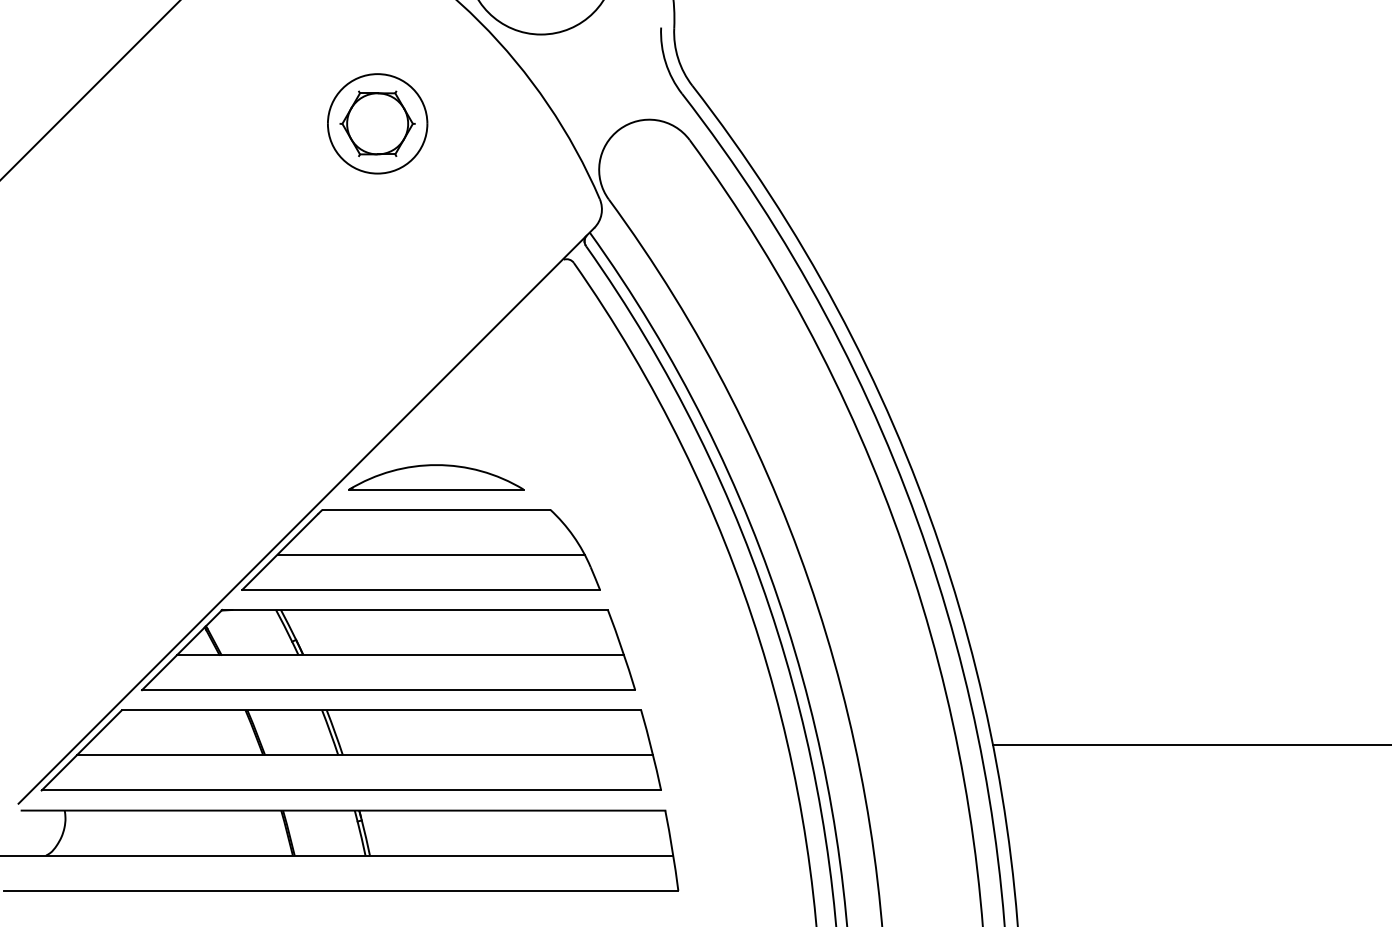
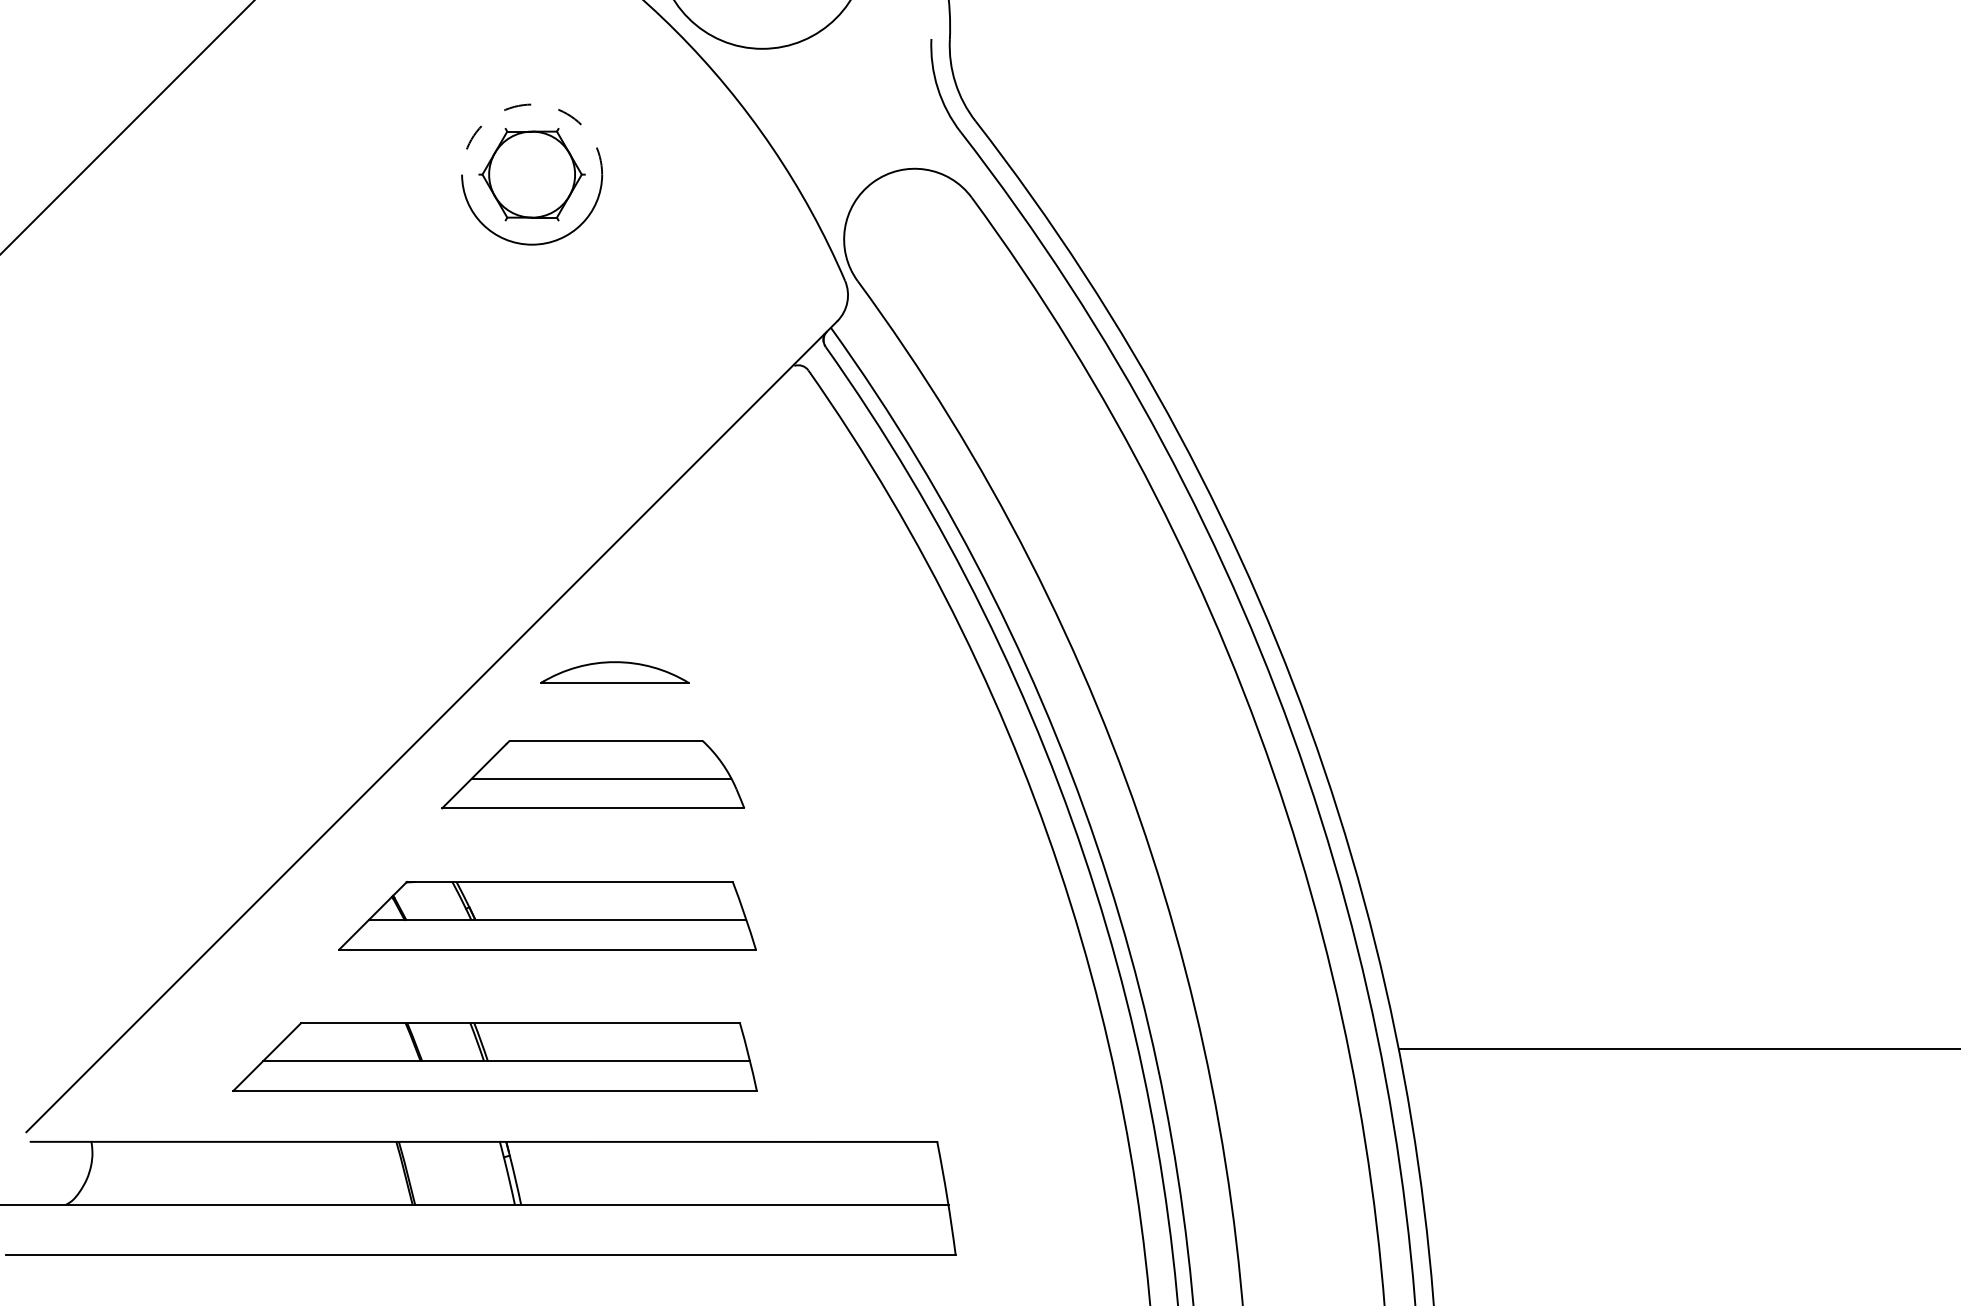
arc: (377, 74) -> (532, 104), solid -> dashed
part: (436, 477) -> (614, 672), size x0.6
part: (420, 549) -> (592, 774), size x0.6
part: (388, 649) -> (547, 915), size x0.6
part: (350, 749) -> (494, 1056), size x0.6

